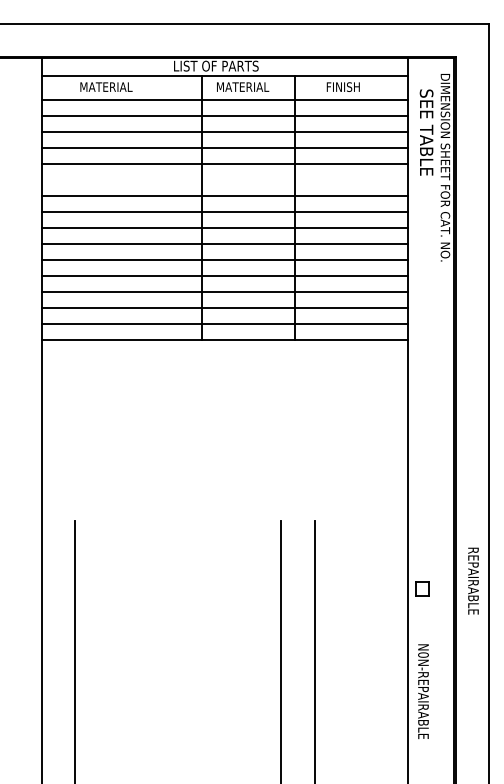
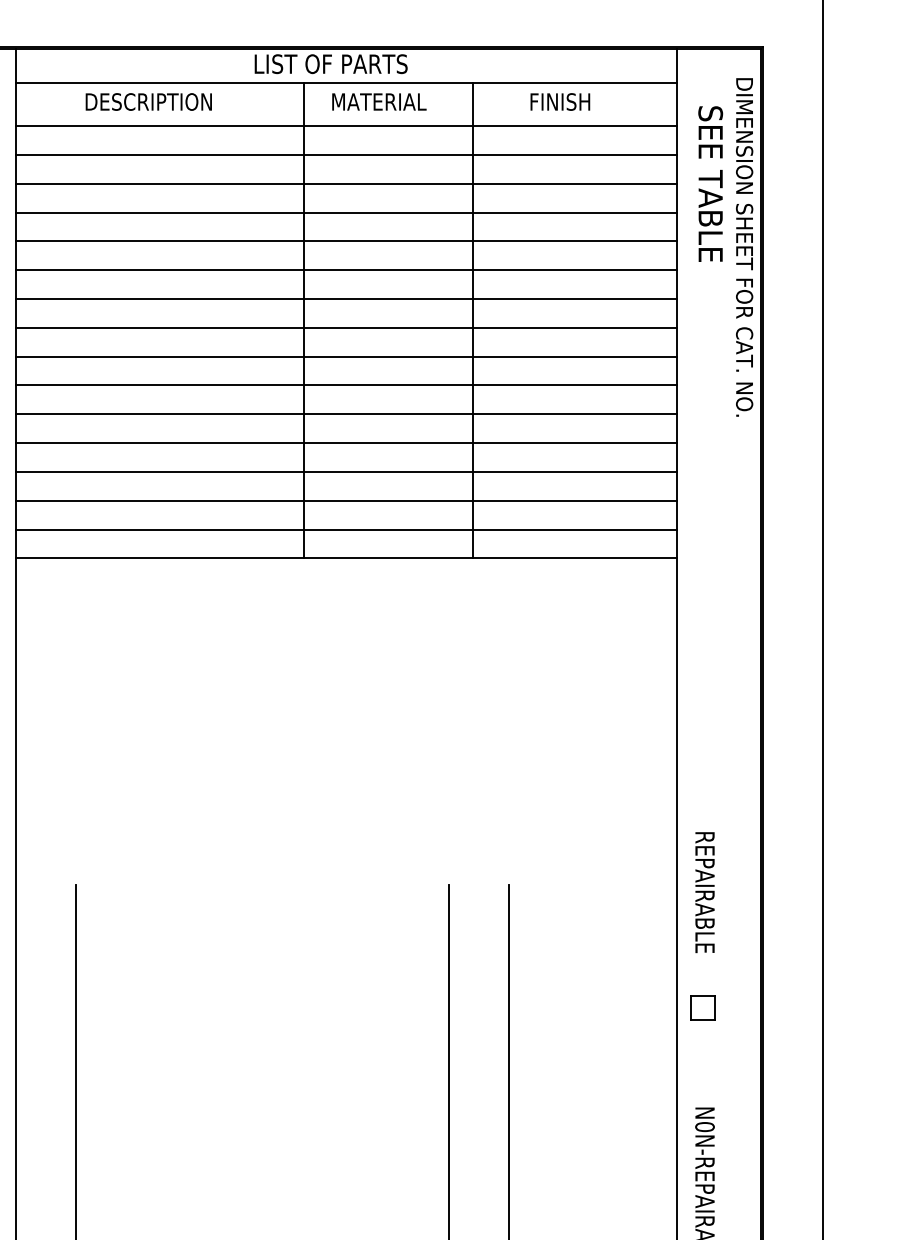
text: (115, 86) -> (149, 100), MATERIAL -> DESCRIPTION
line: (224, 180) -> (345, 270), added
text: (473, 580) -> (705, 891), moved

